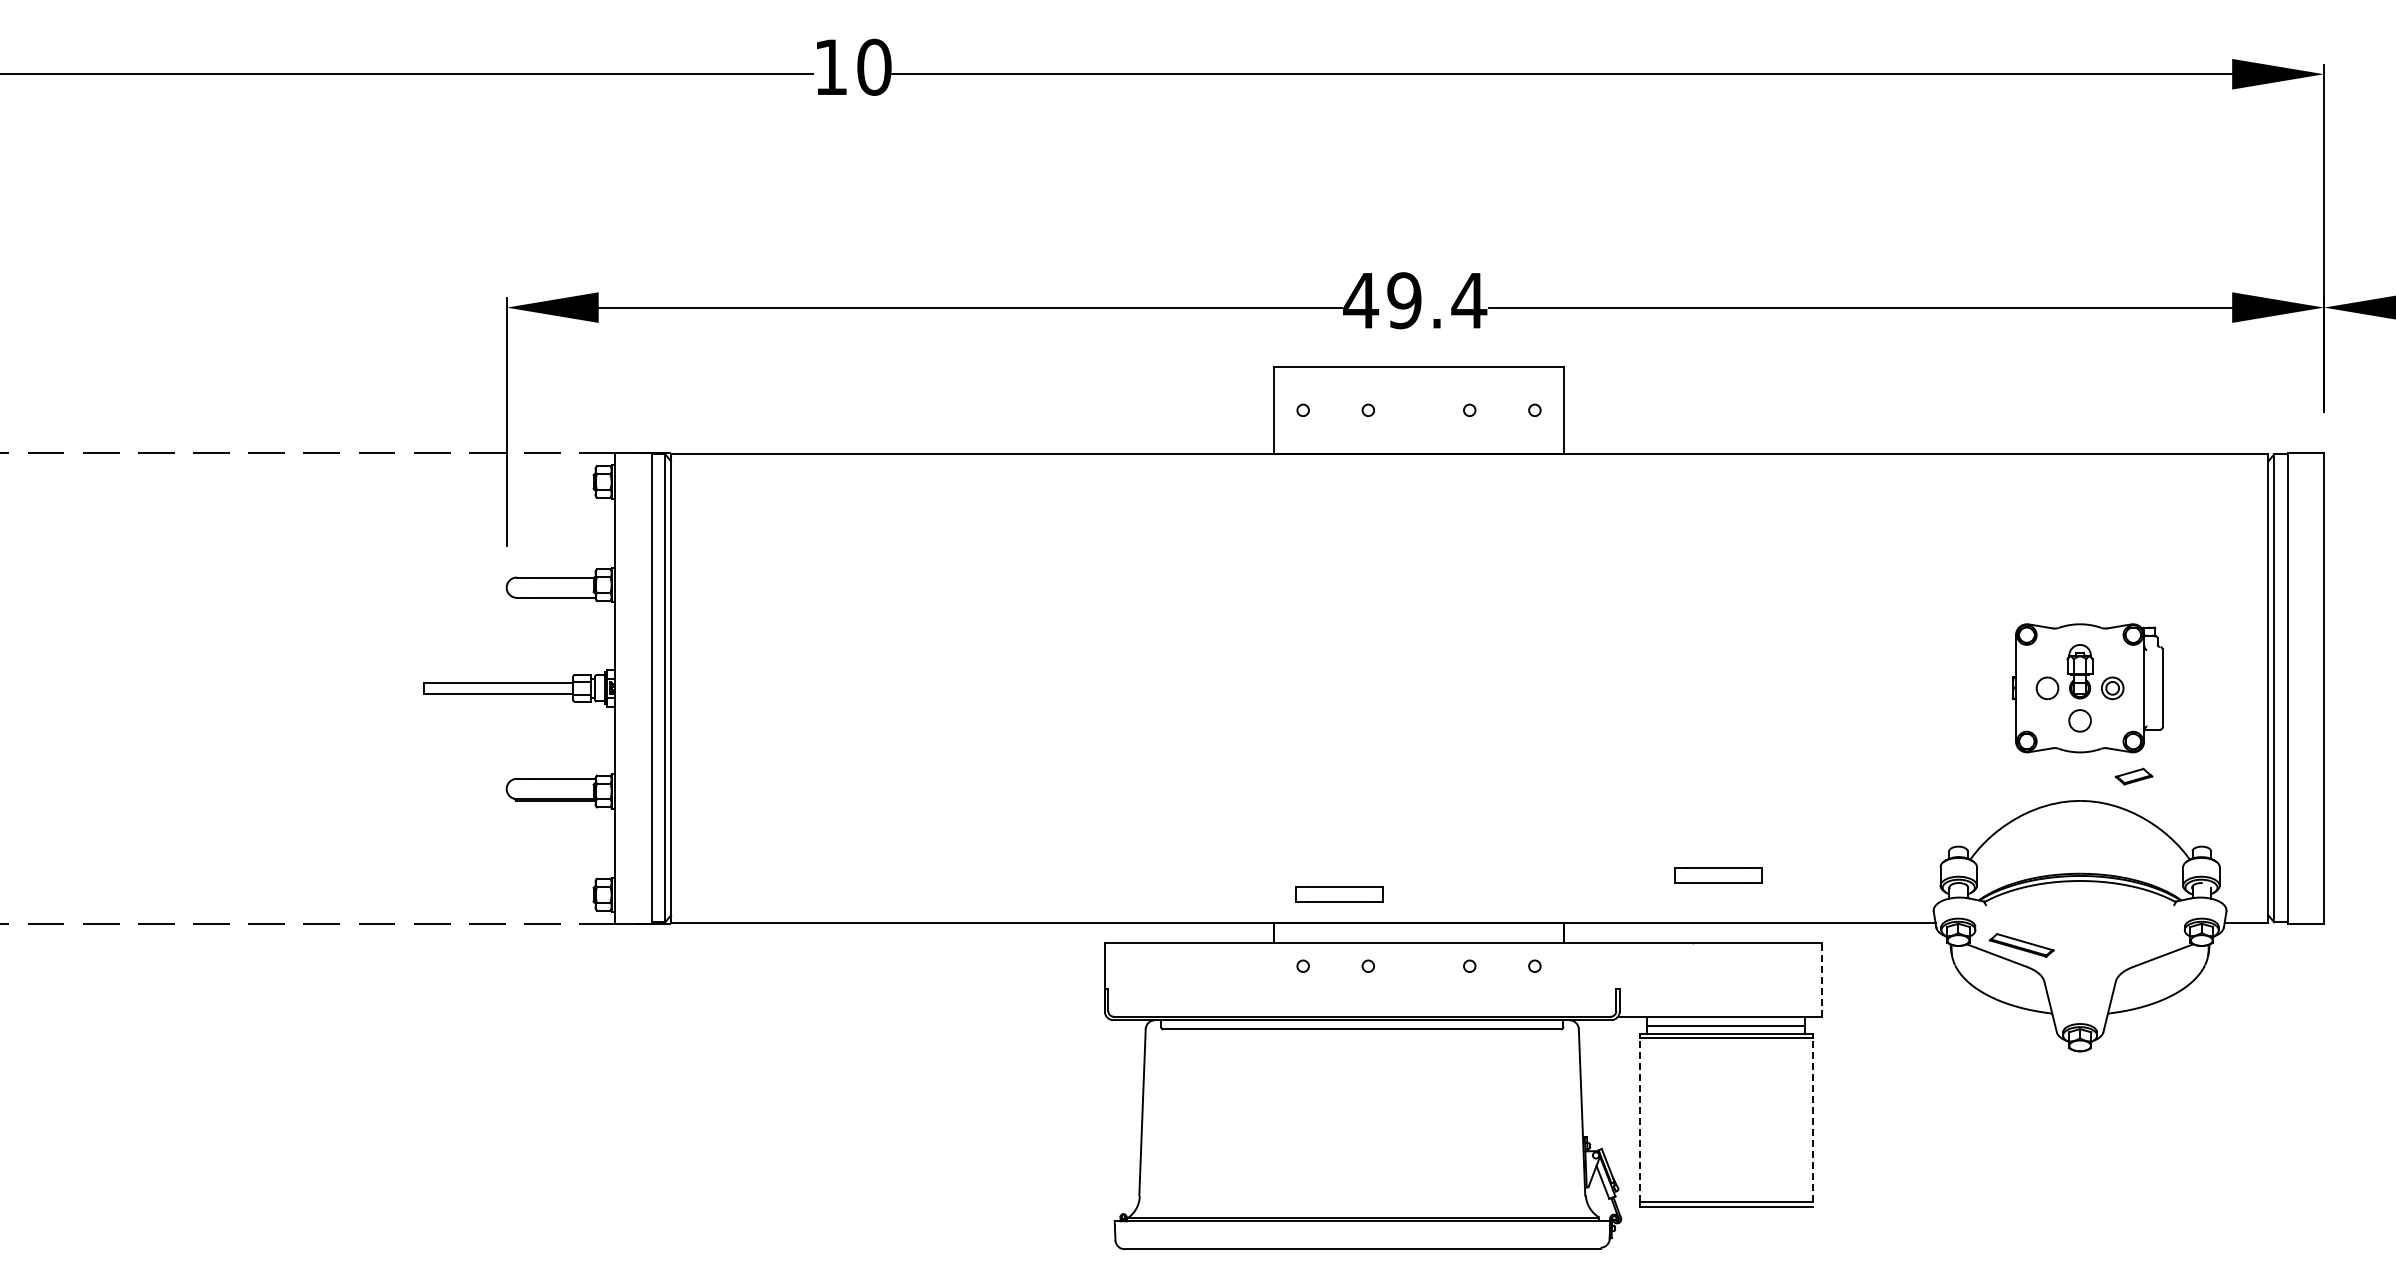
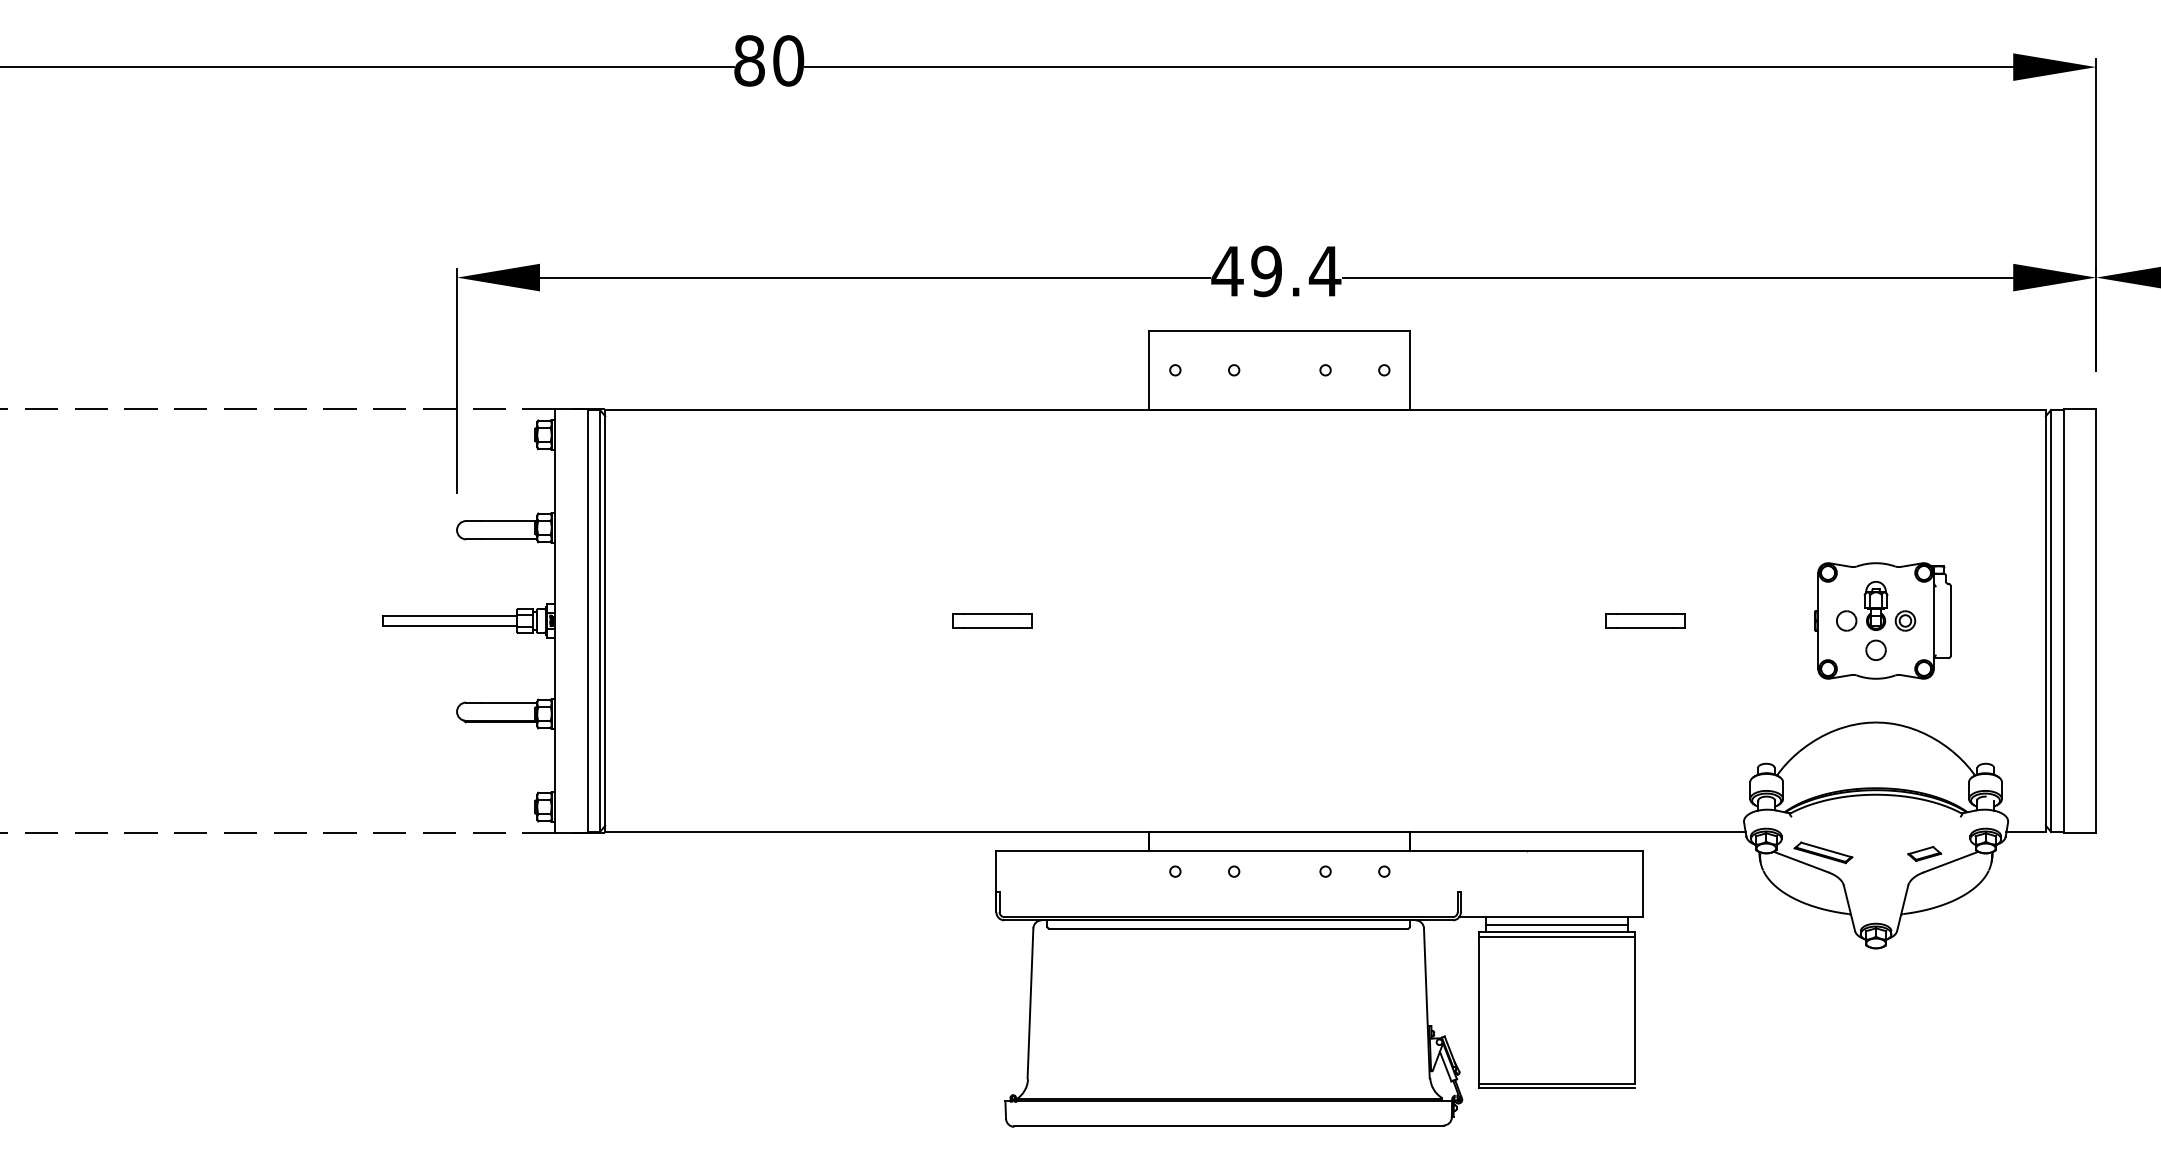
text: (831, 66) -> (749, 60), 10 -> 80
part: (2133, 776) -> (1924, 853), moved
part: (1718, 875) -> (1645, 621), moved
part: (1339, 894) -> (992, 621), moved
line: (1822, 980) -> (1643, 884), dashed -> solid
line: (1639, 1120) -> (1478, 1010), dashed -> solid
line: (1812, 1120) -> (1634, 1010), dashed -> solid

